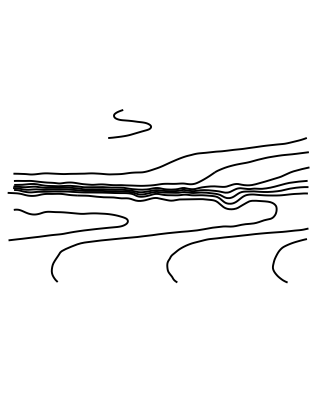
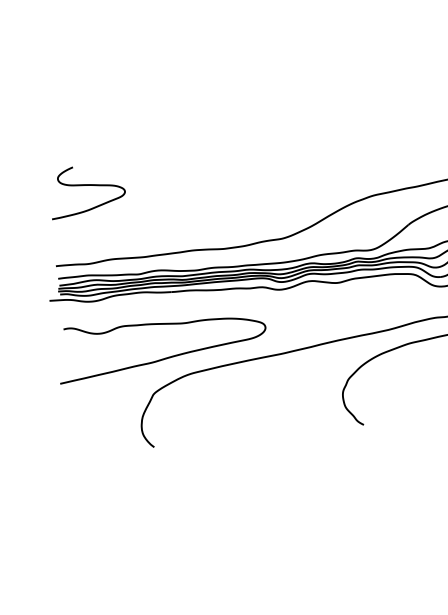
curve: (129, 121) -> (86, 186), moved

